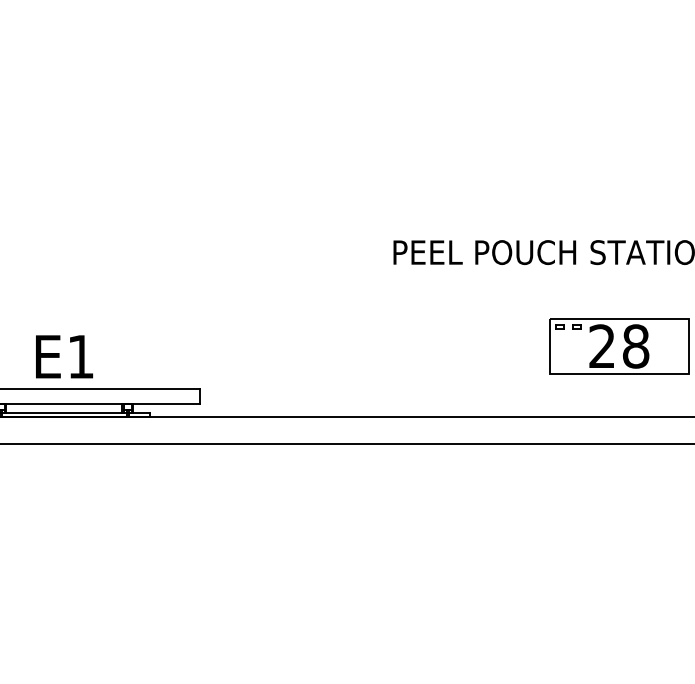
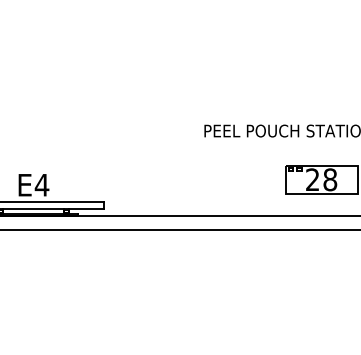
text: (79, 357) -> (41, 185), E1 -> E4

